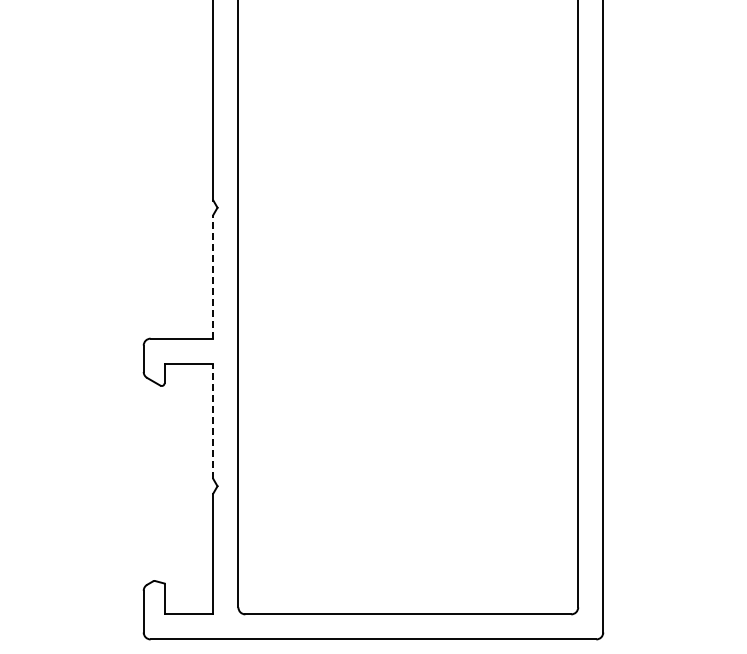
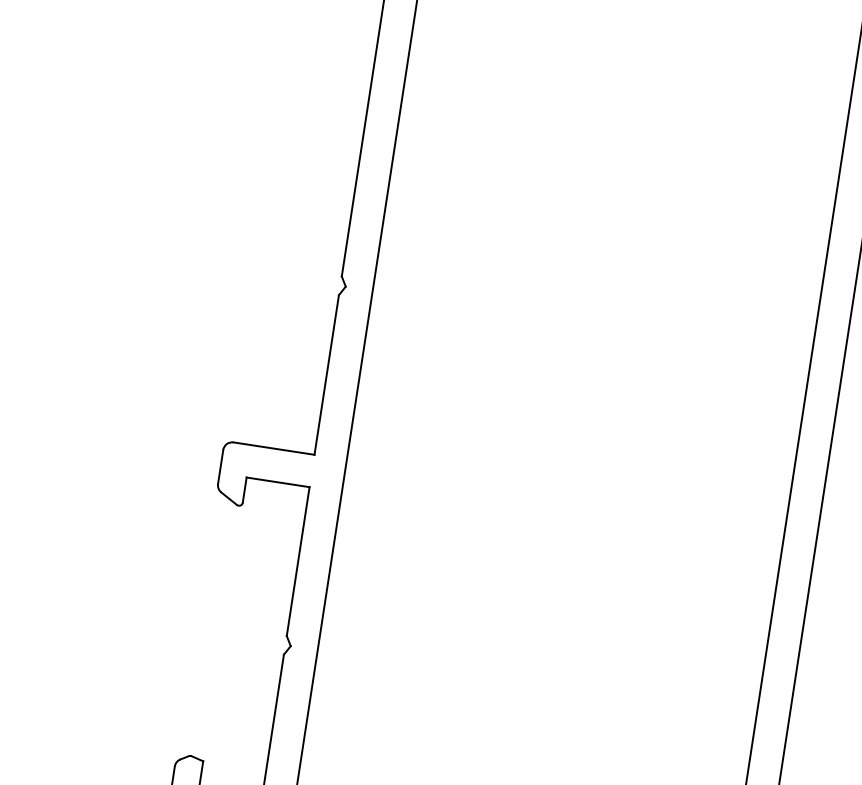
line: (213, 276) -> (326, 374), dashed -> solid
line: (213, 421) -> (298, 561), dashed -> solid

